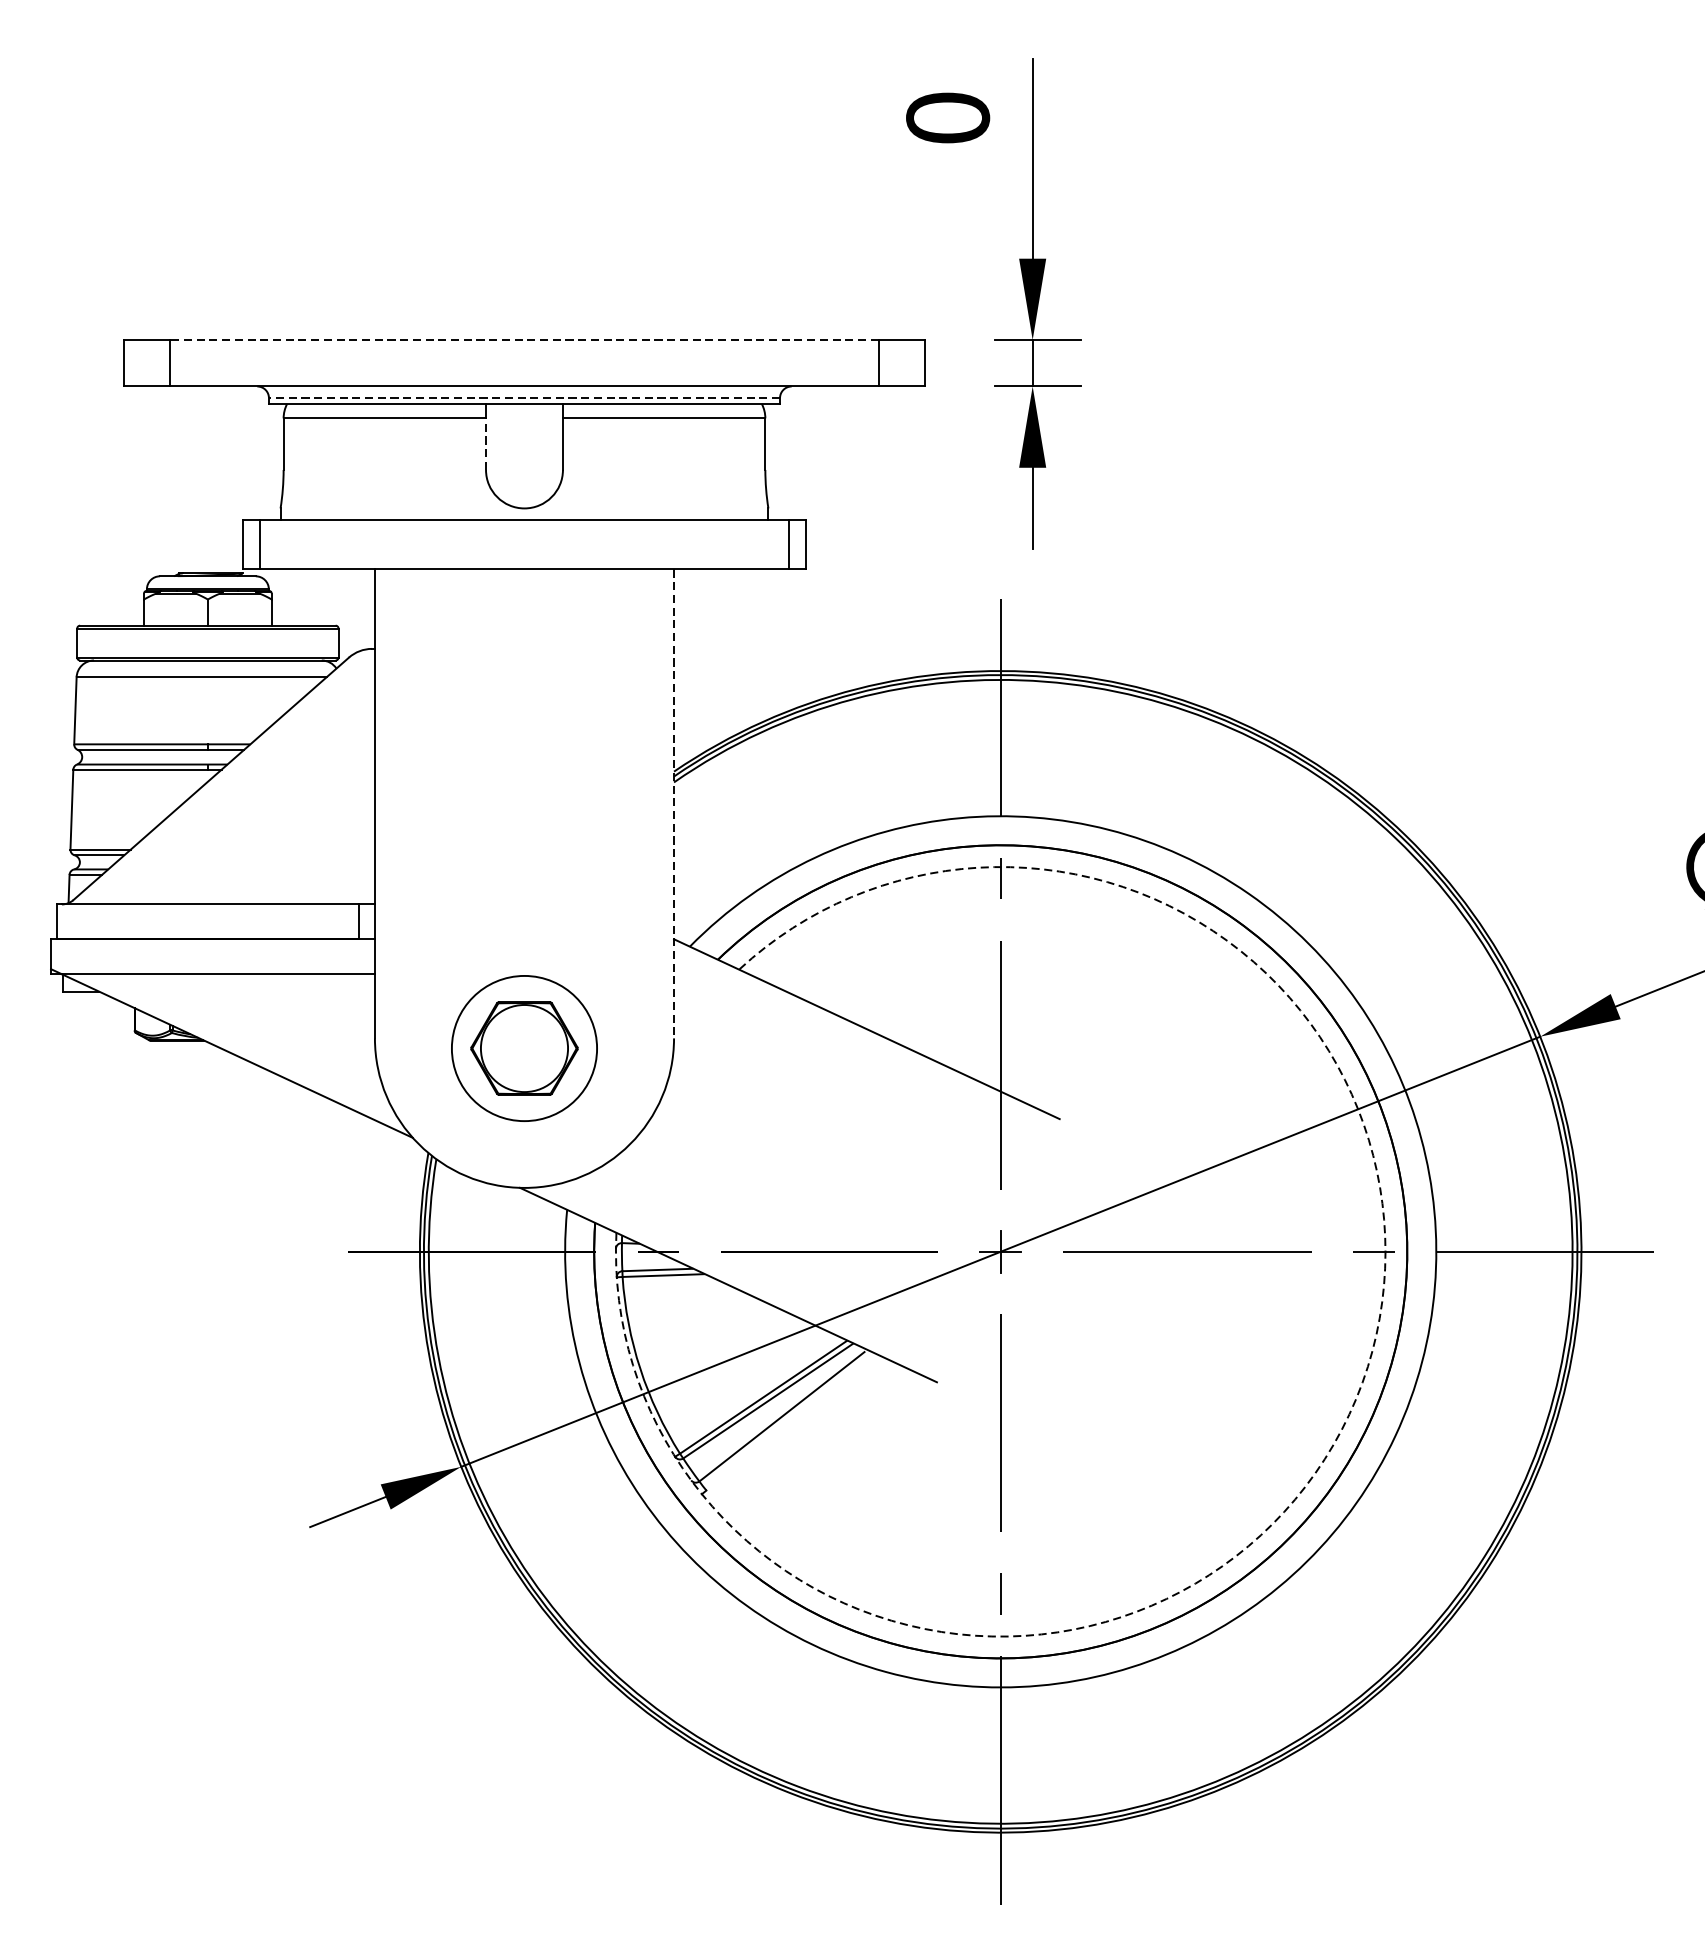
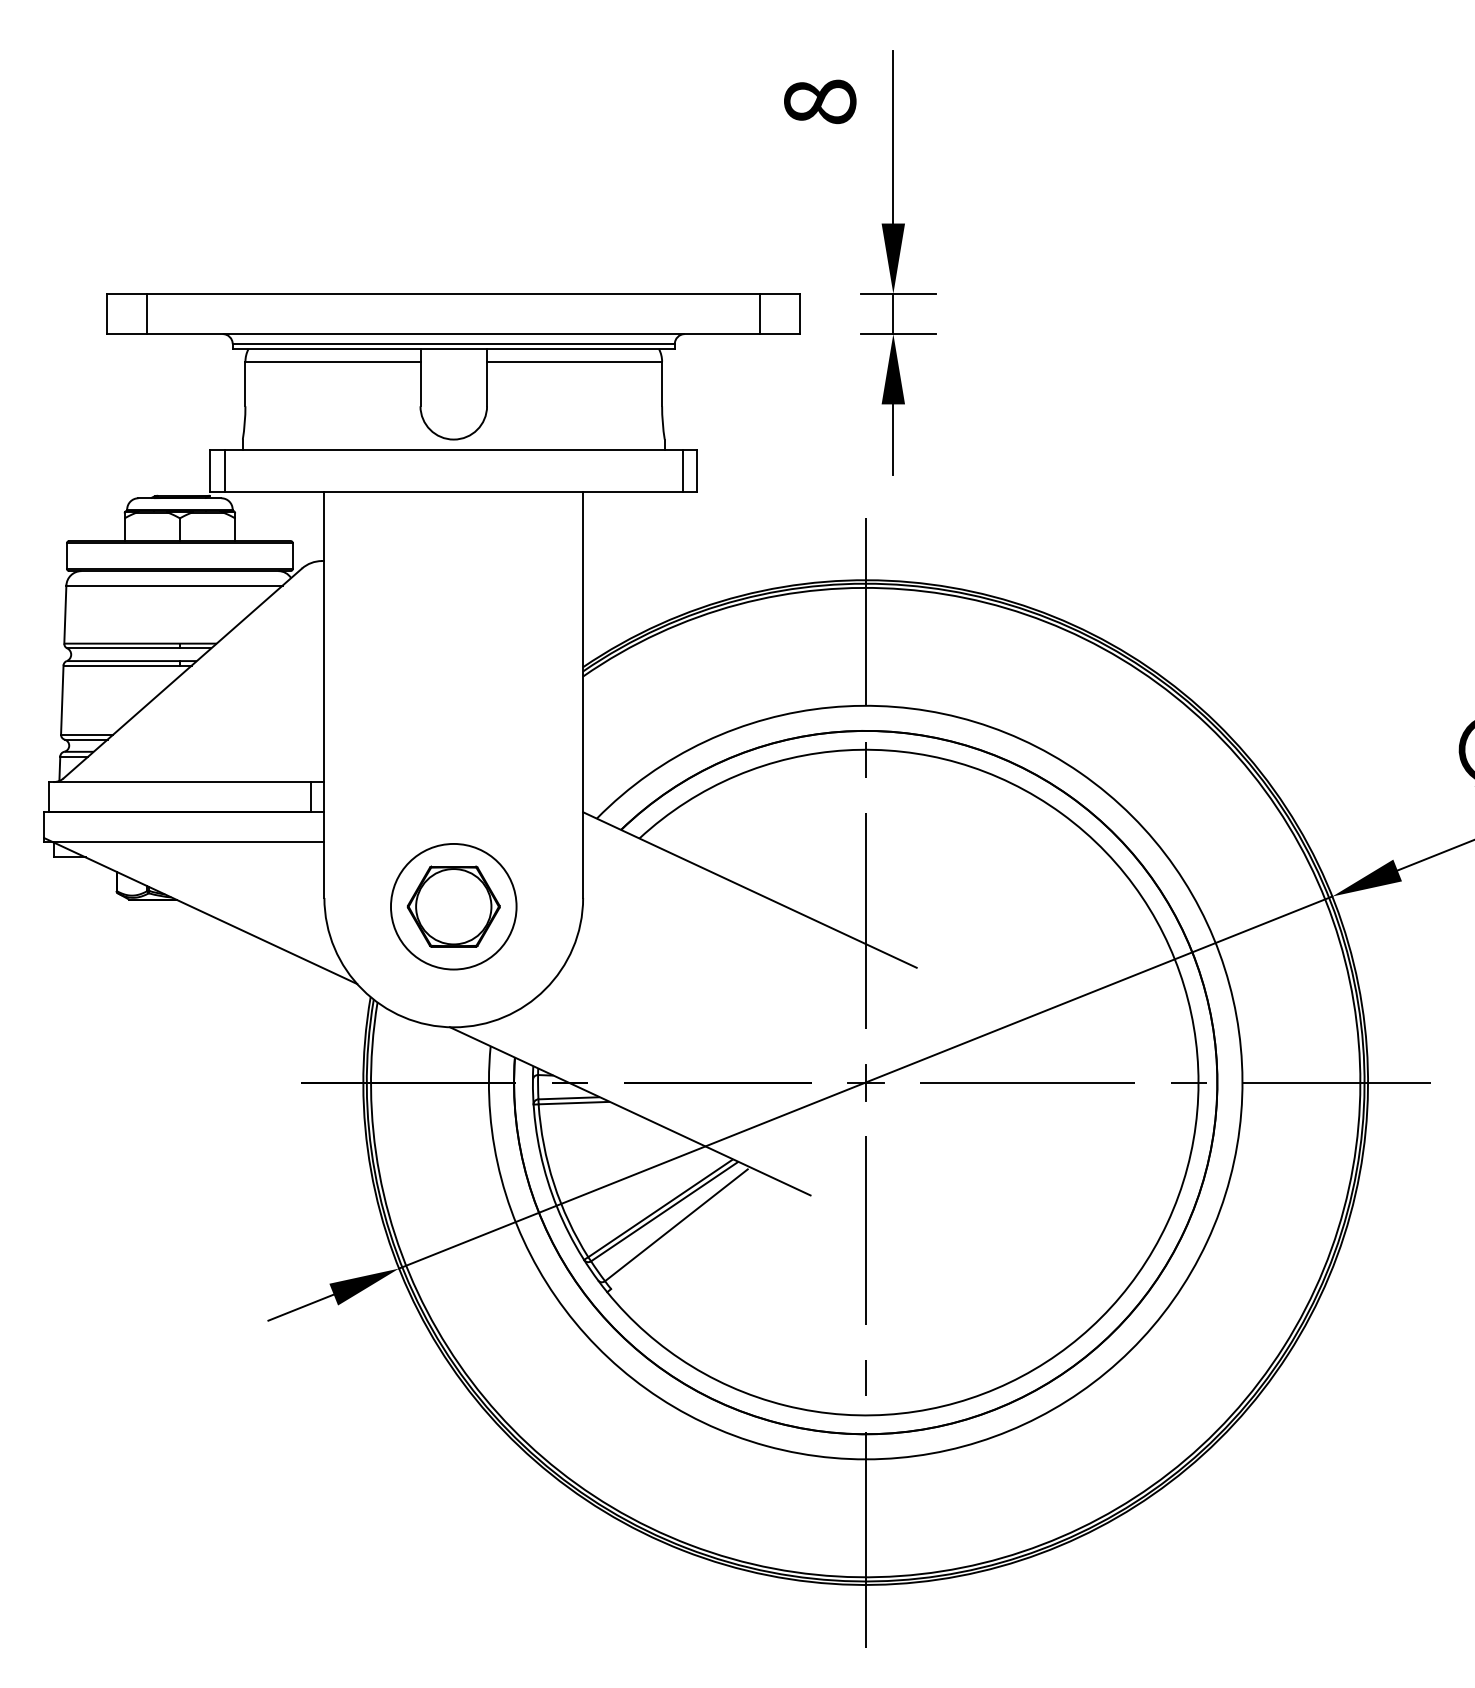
text: (947, 117) -> (819, 101), 0 -> 8
line: (524, 339) -> (453, 293), dashed -> solid
line: (524, 398) -> (453, 344), dashed -> solid
line: (486, 443) -> (420, 383), dashed -> solid
line: (674, 804) -> (583, 695), dashed -> solid
arc: (1349, 1414) -> (1167, 1223), dashed -> solid

